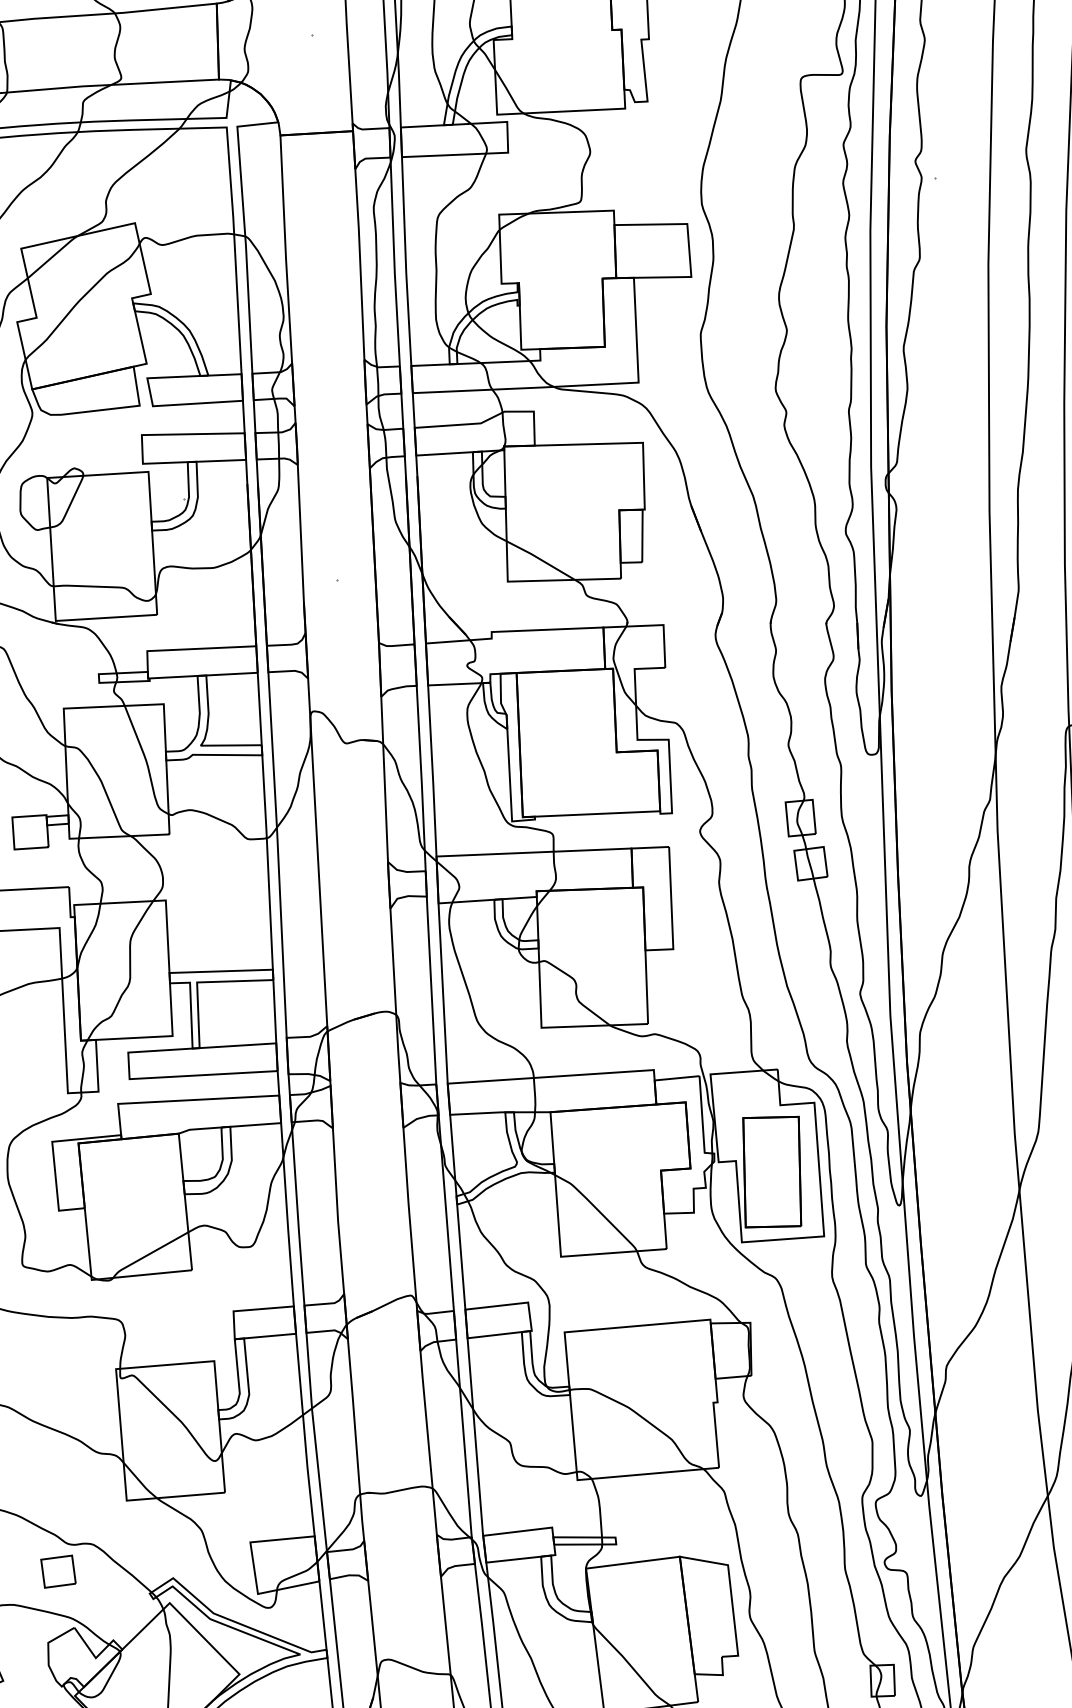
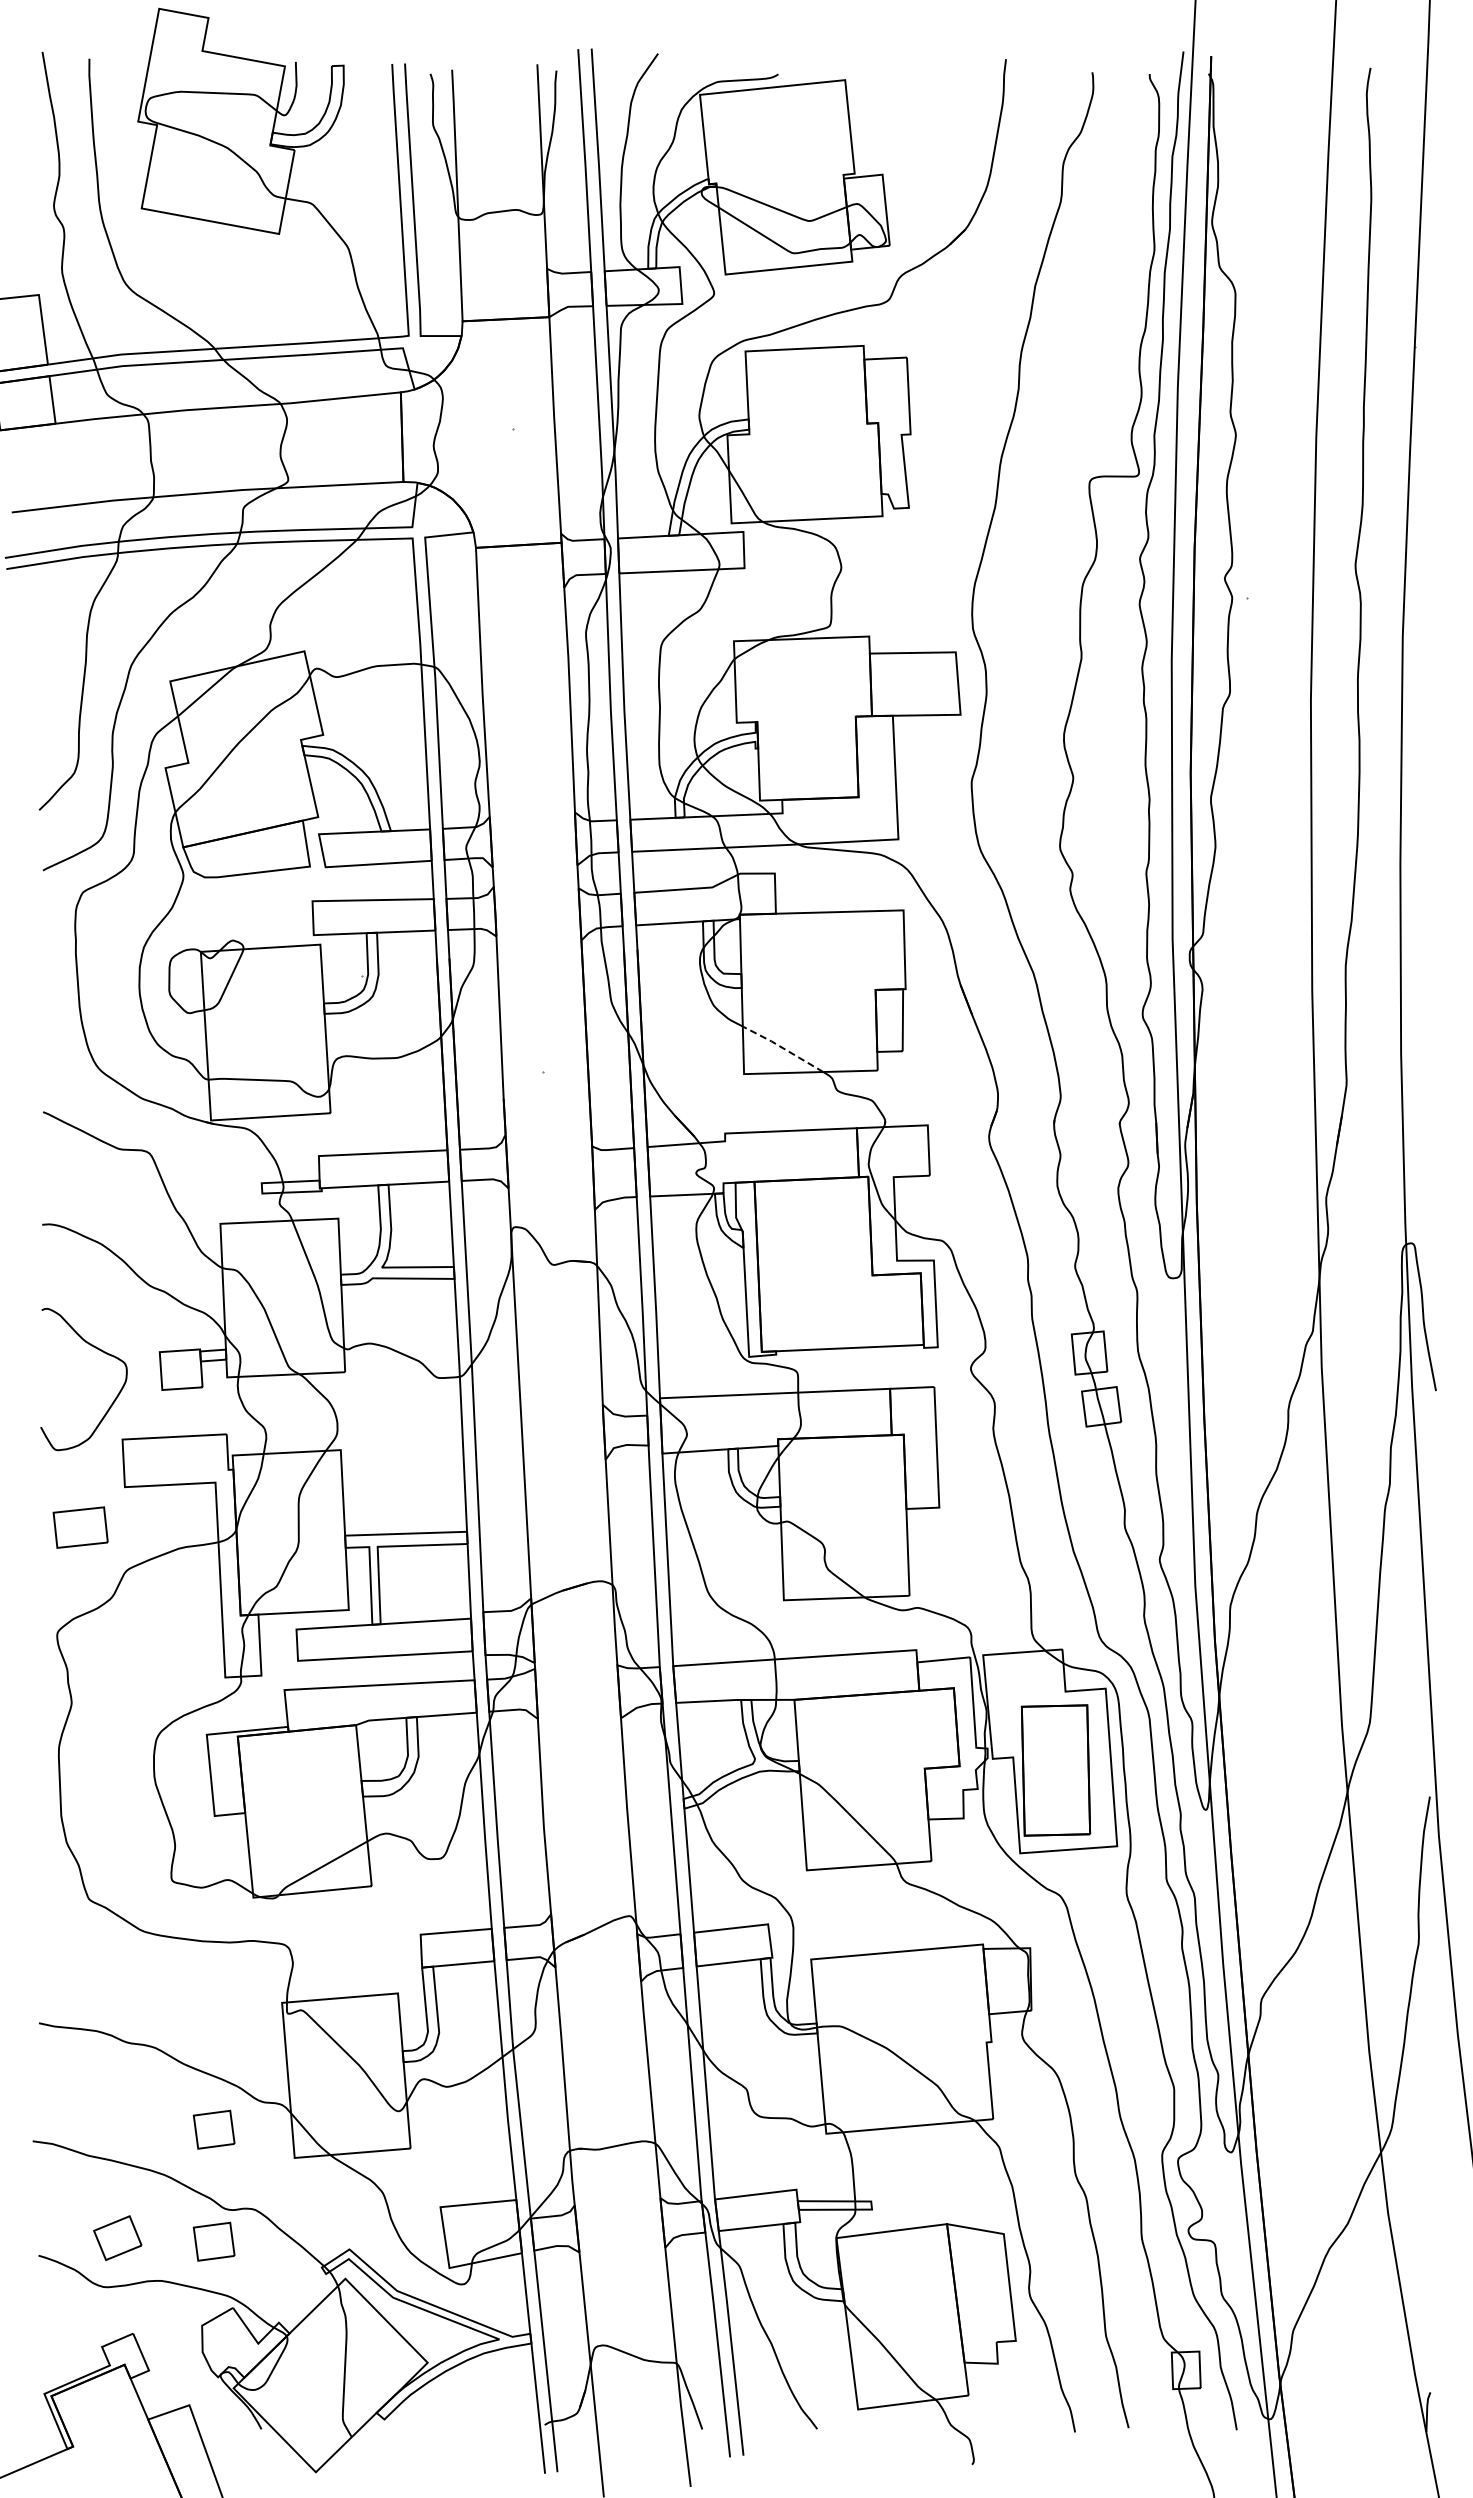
line: (540, 559) -> (782, 1047), solid -> dashed
part: (57, 1476) -> (213, 2129), added

